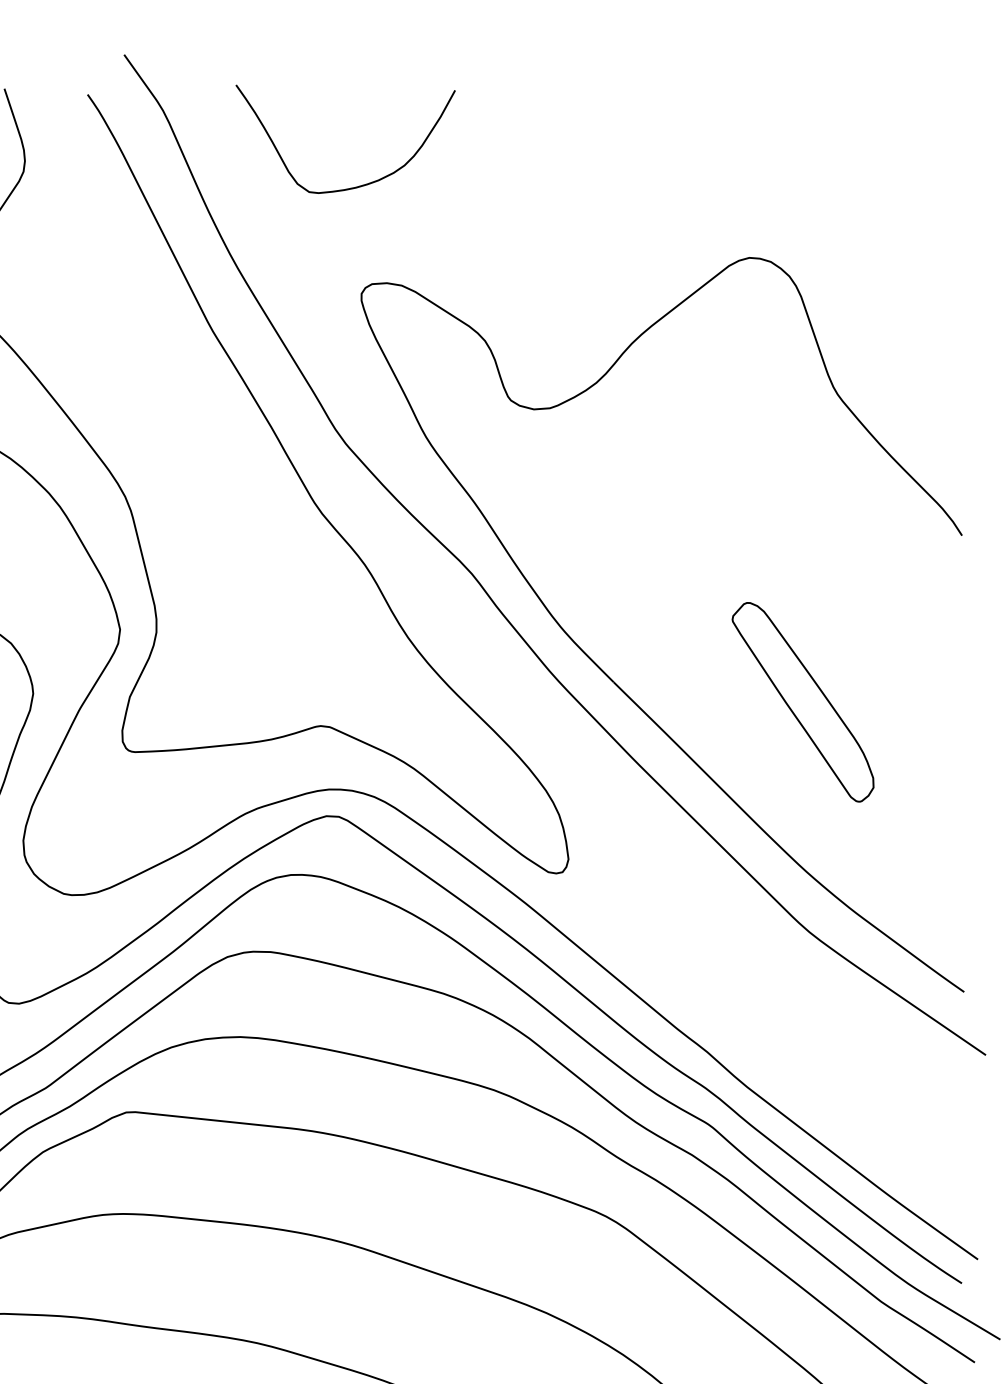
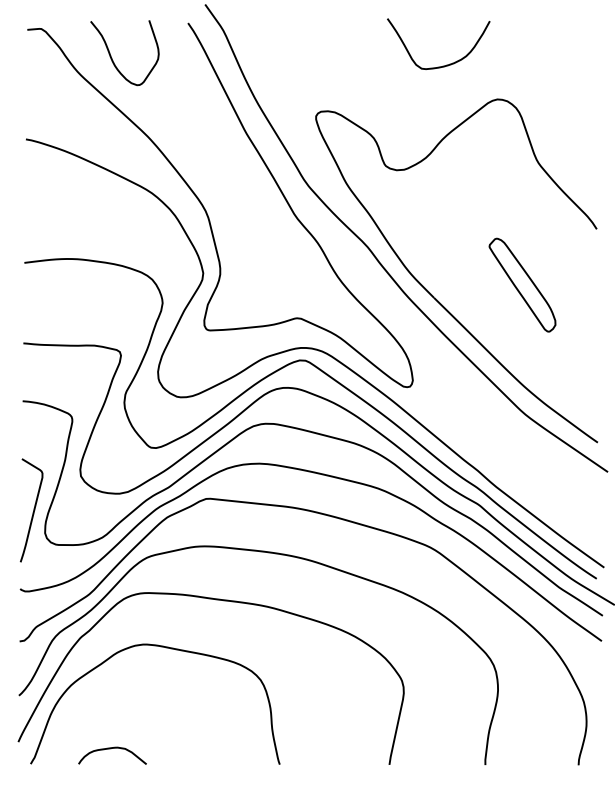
curve: (353, 185) -> (442, 65), moved
part: (803, 700) -> (522, 284), moved

